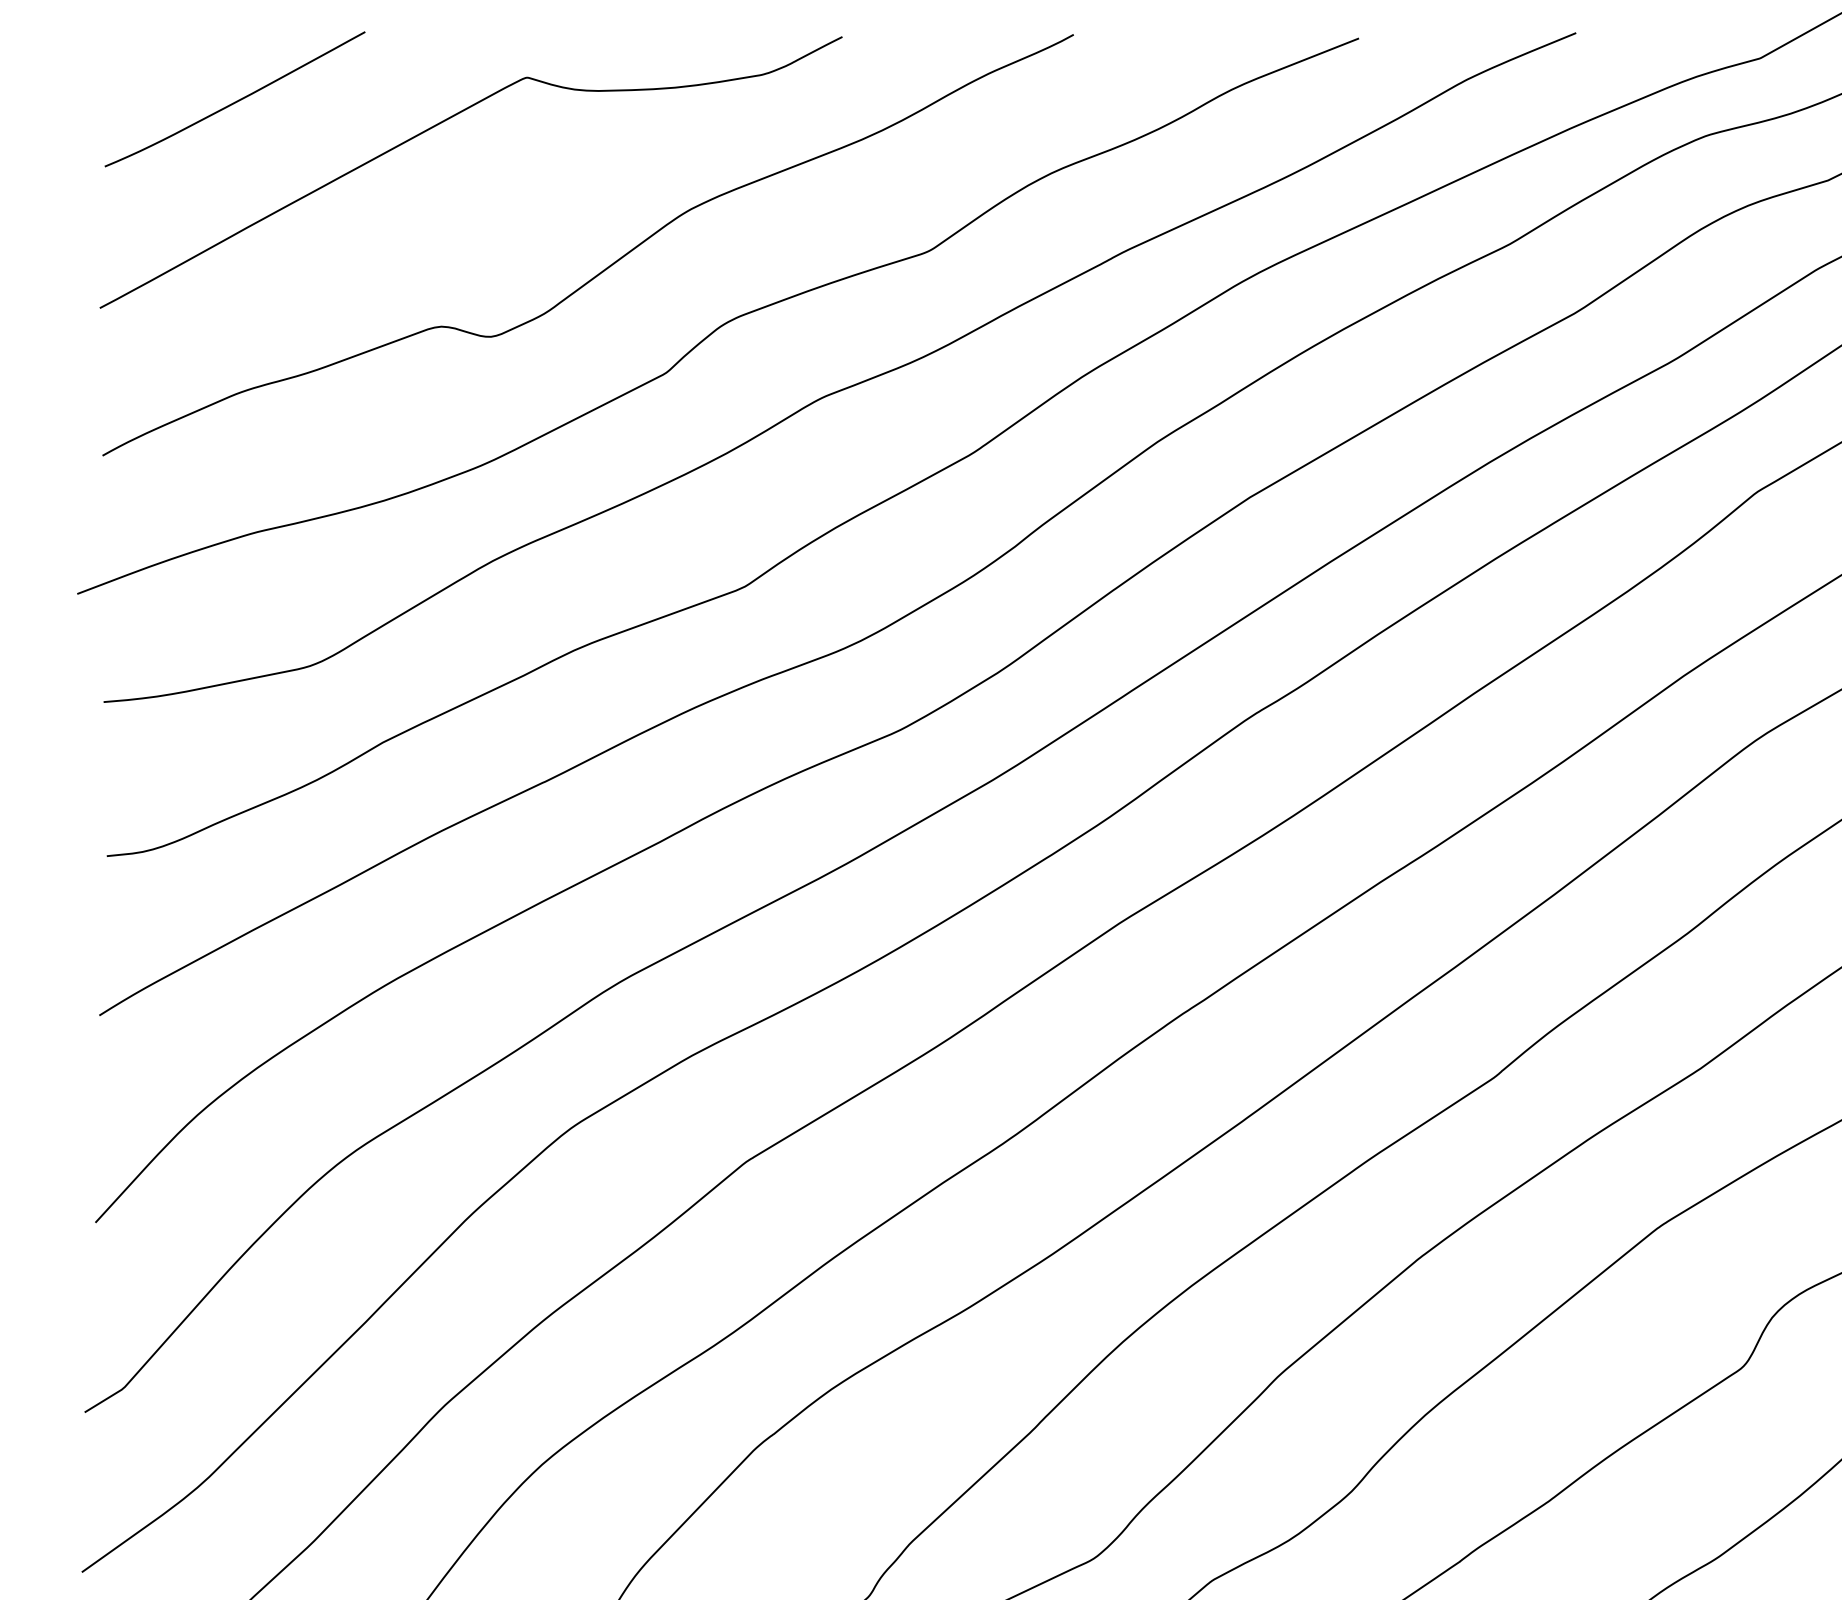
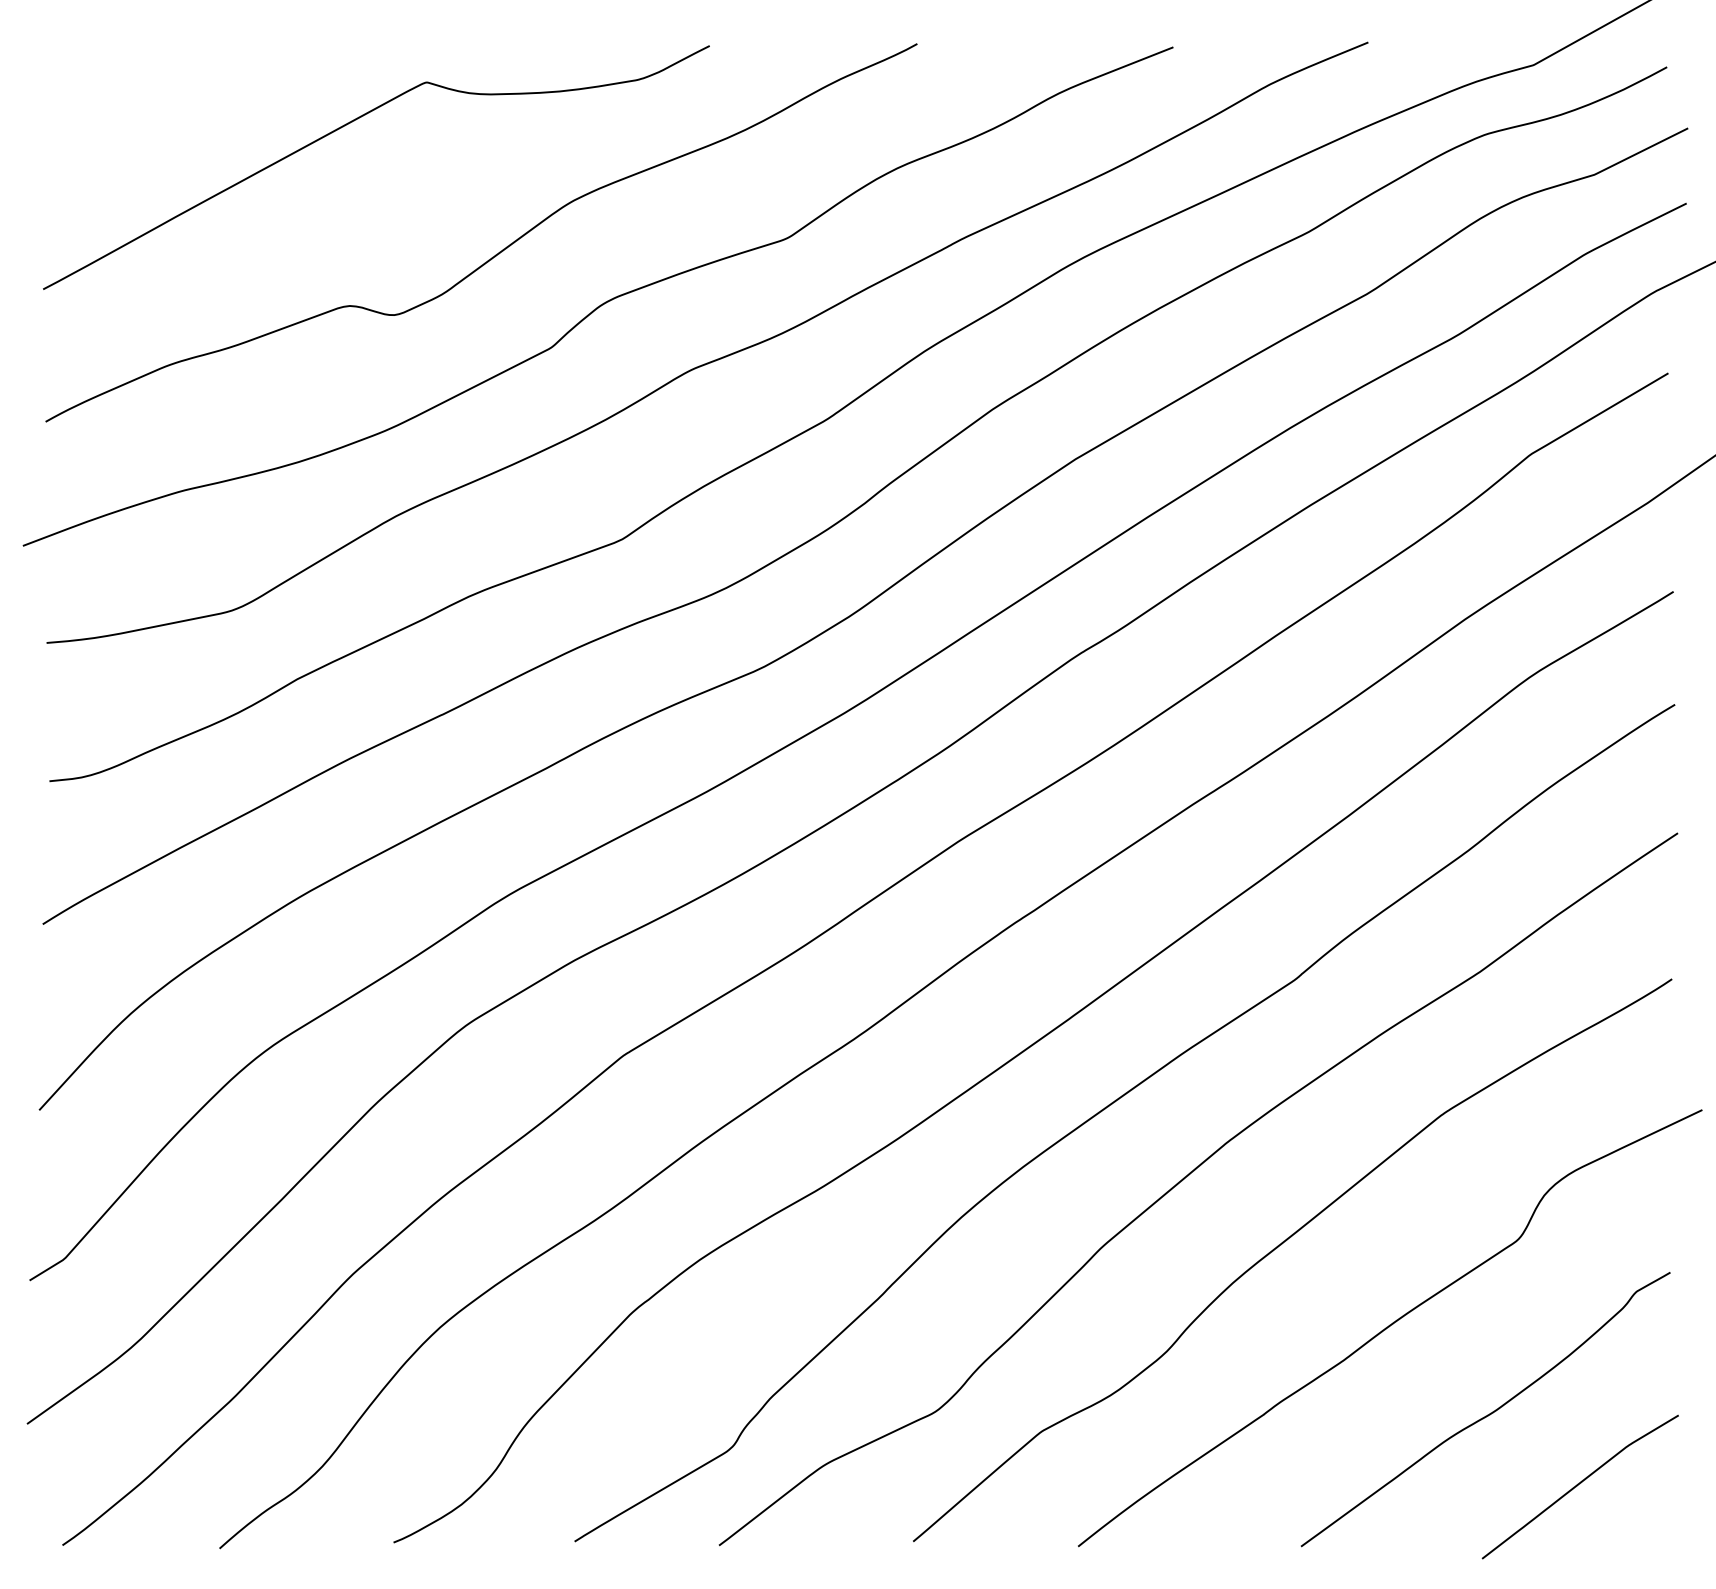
curve: (234, 101) -> (164, 103), removed

